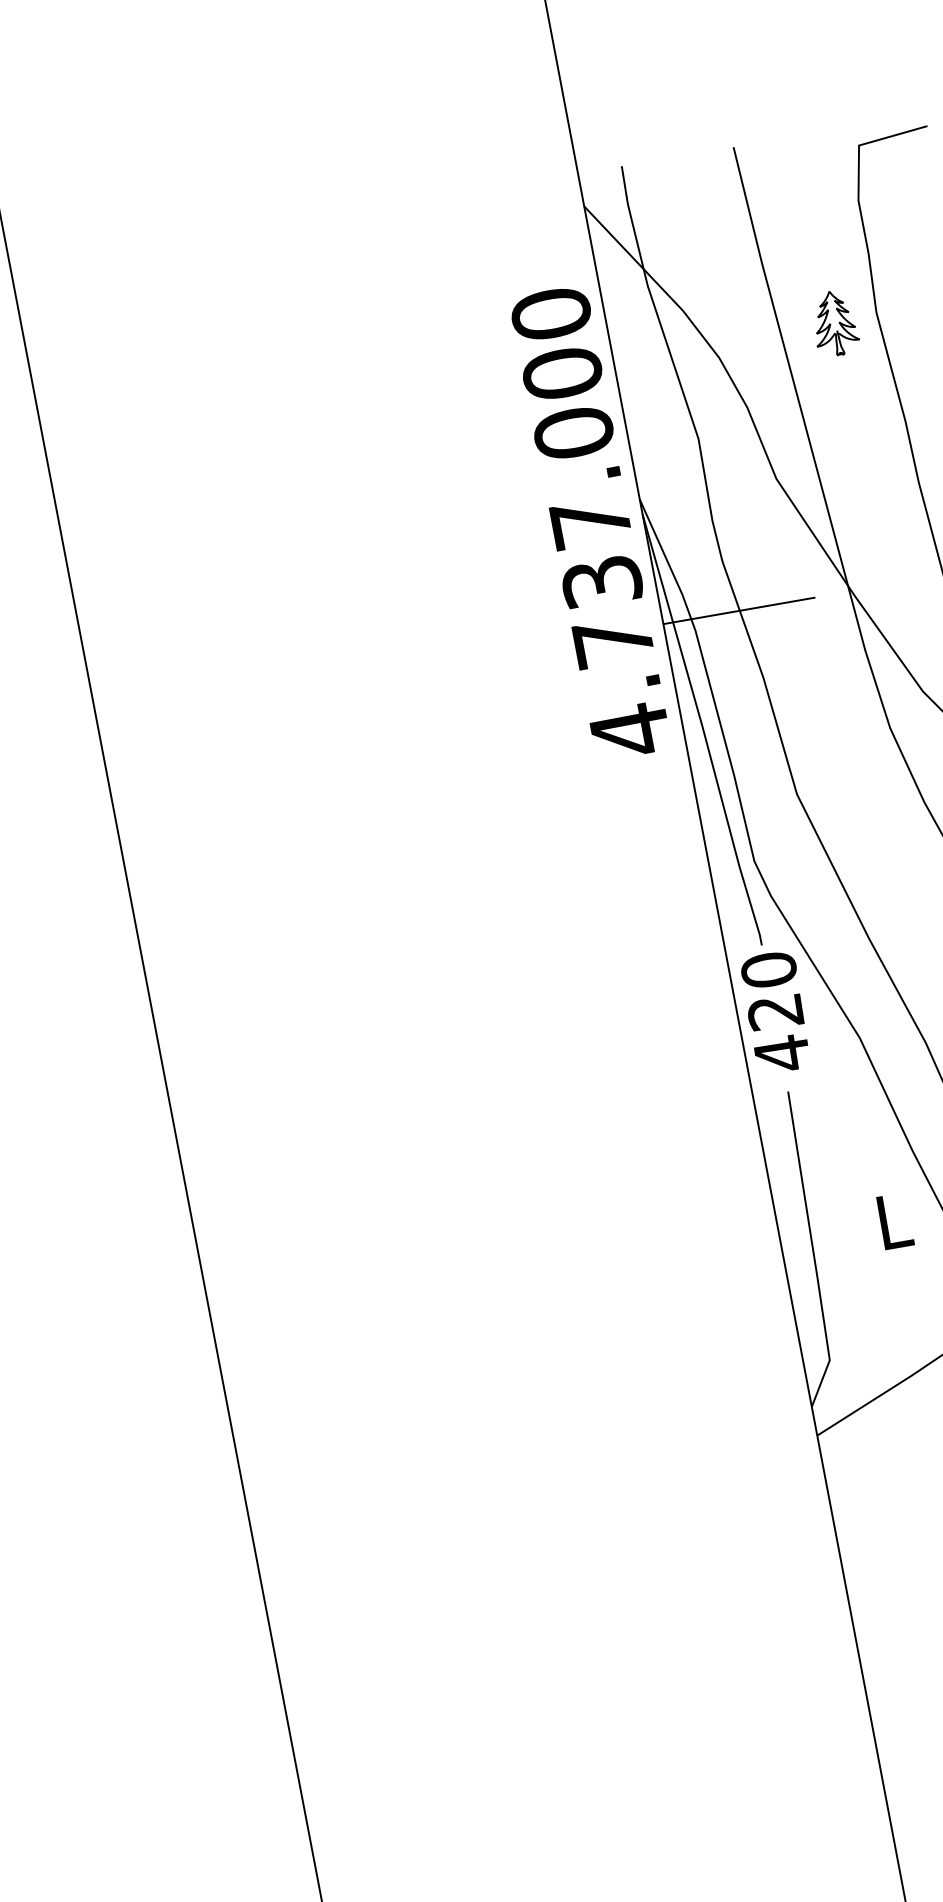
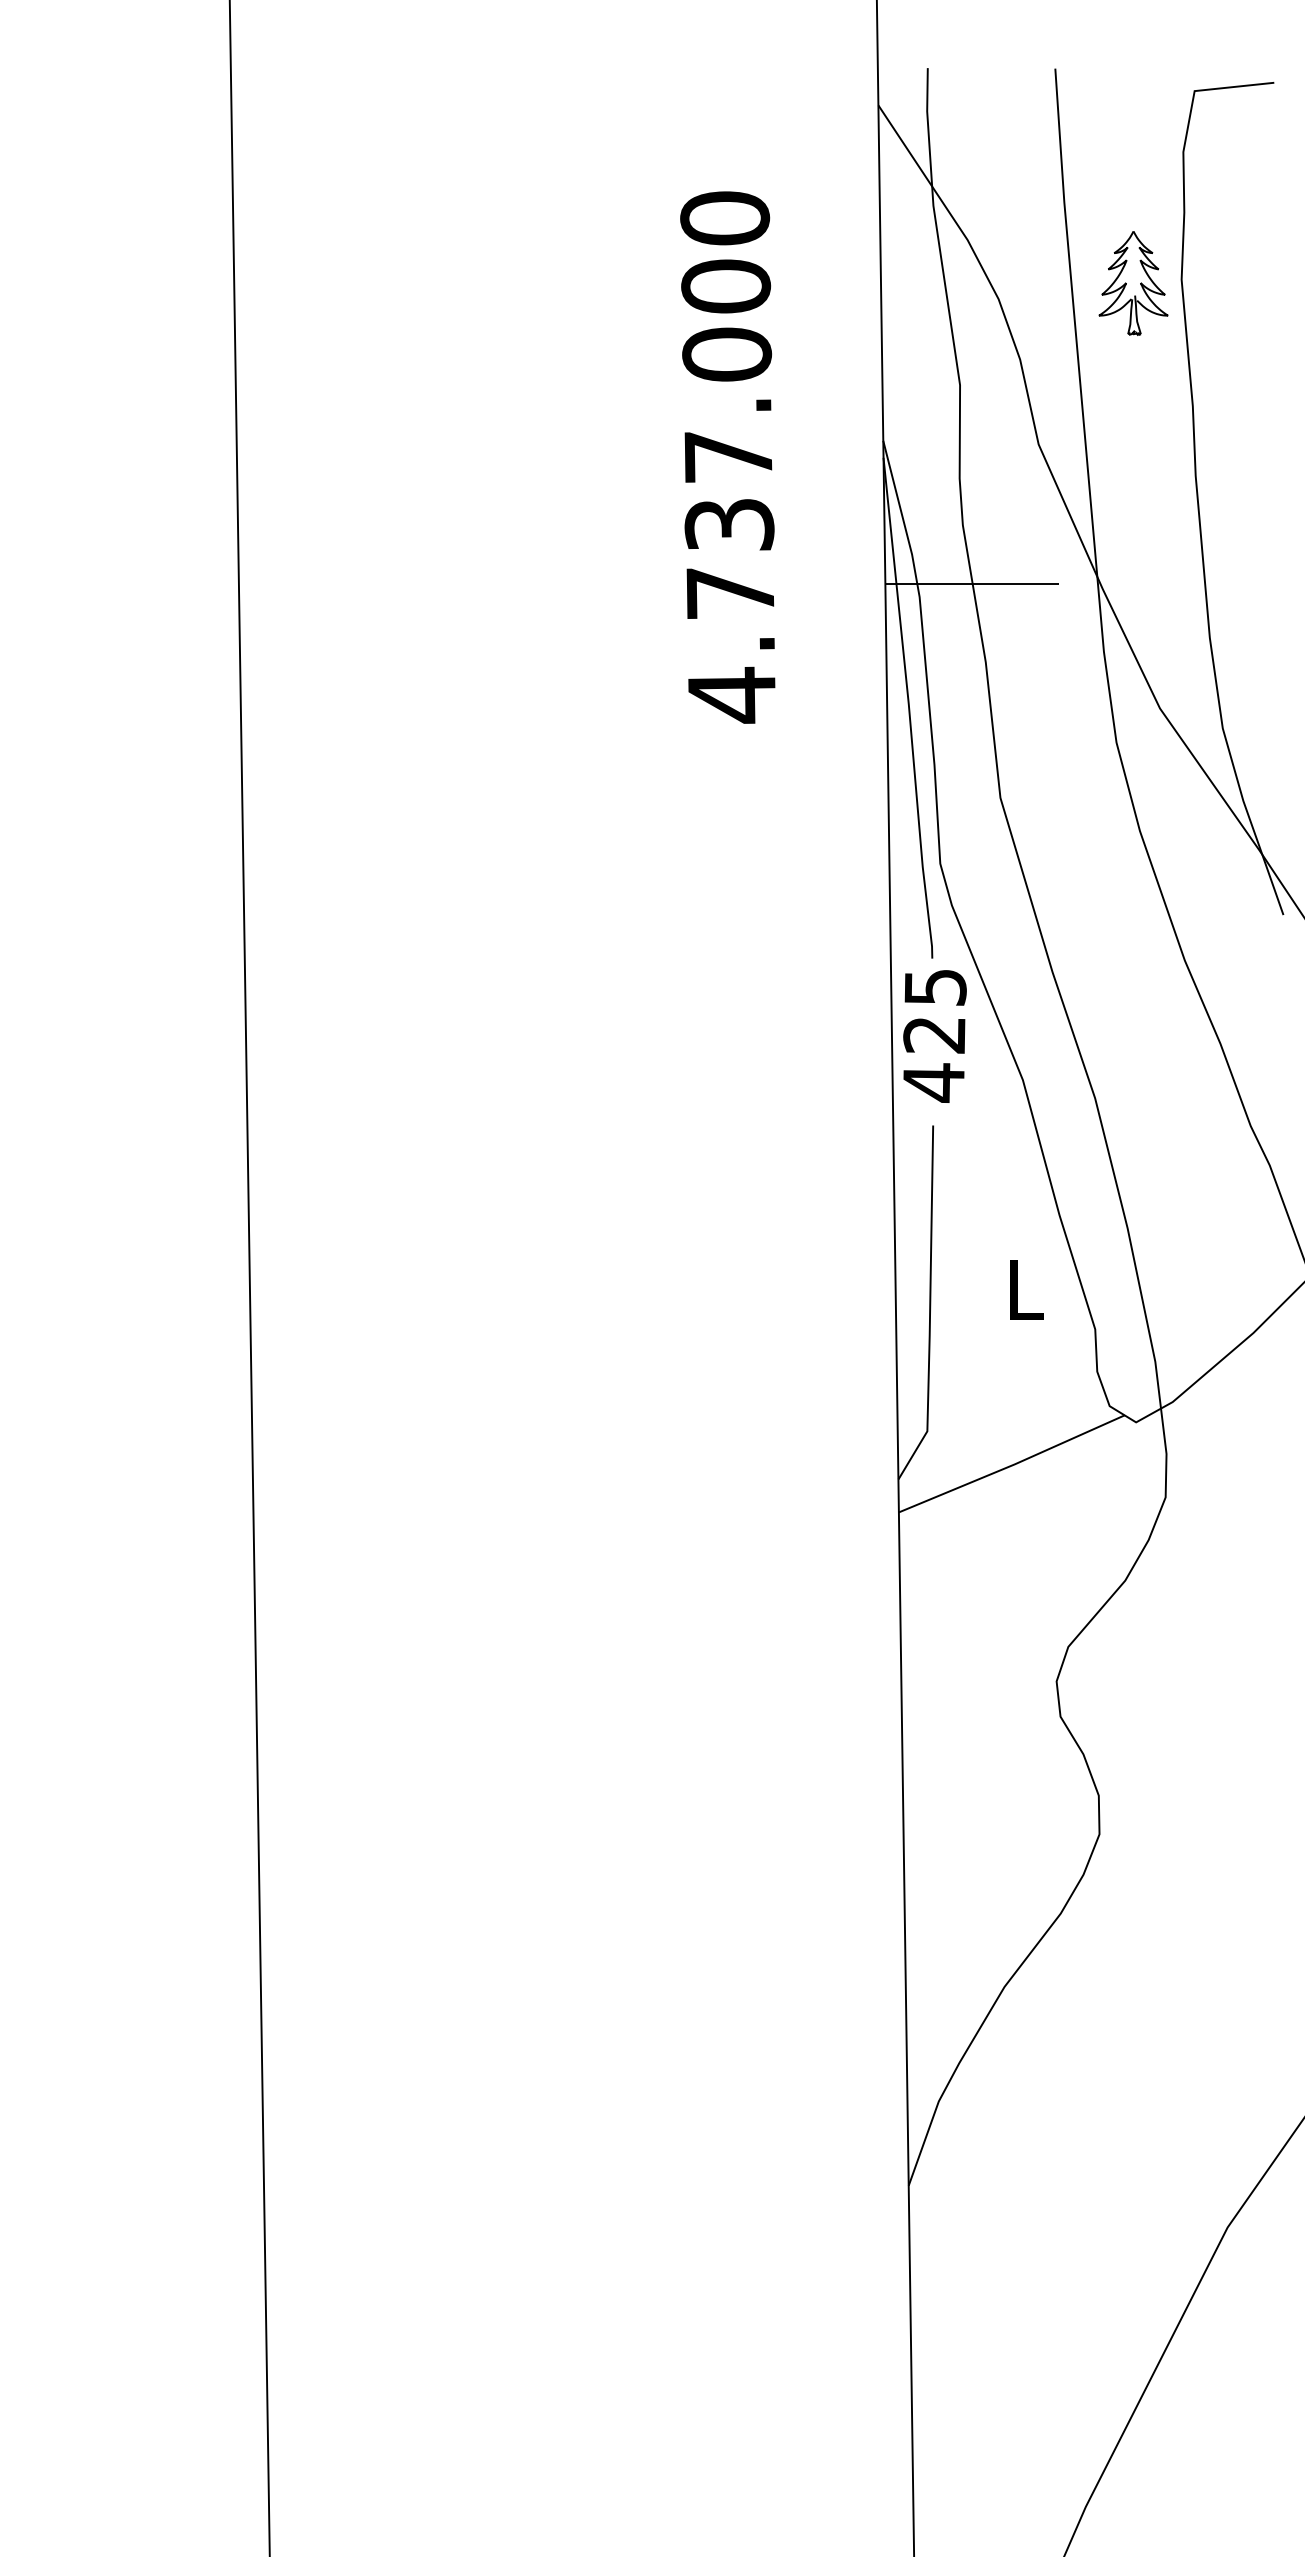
part: (834, 323) -> (1133, 283), size x1.43
text: (589, 523) -> (727, 457), moved
text: (769, 970) -> (935, 987), 420 -> 425

